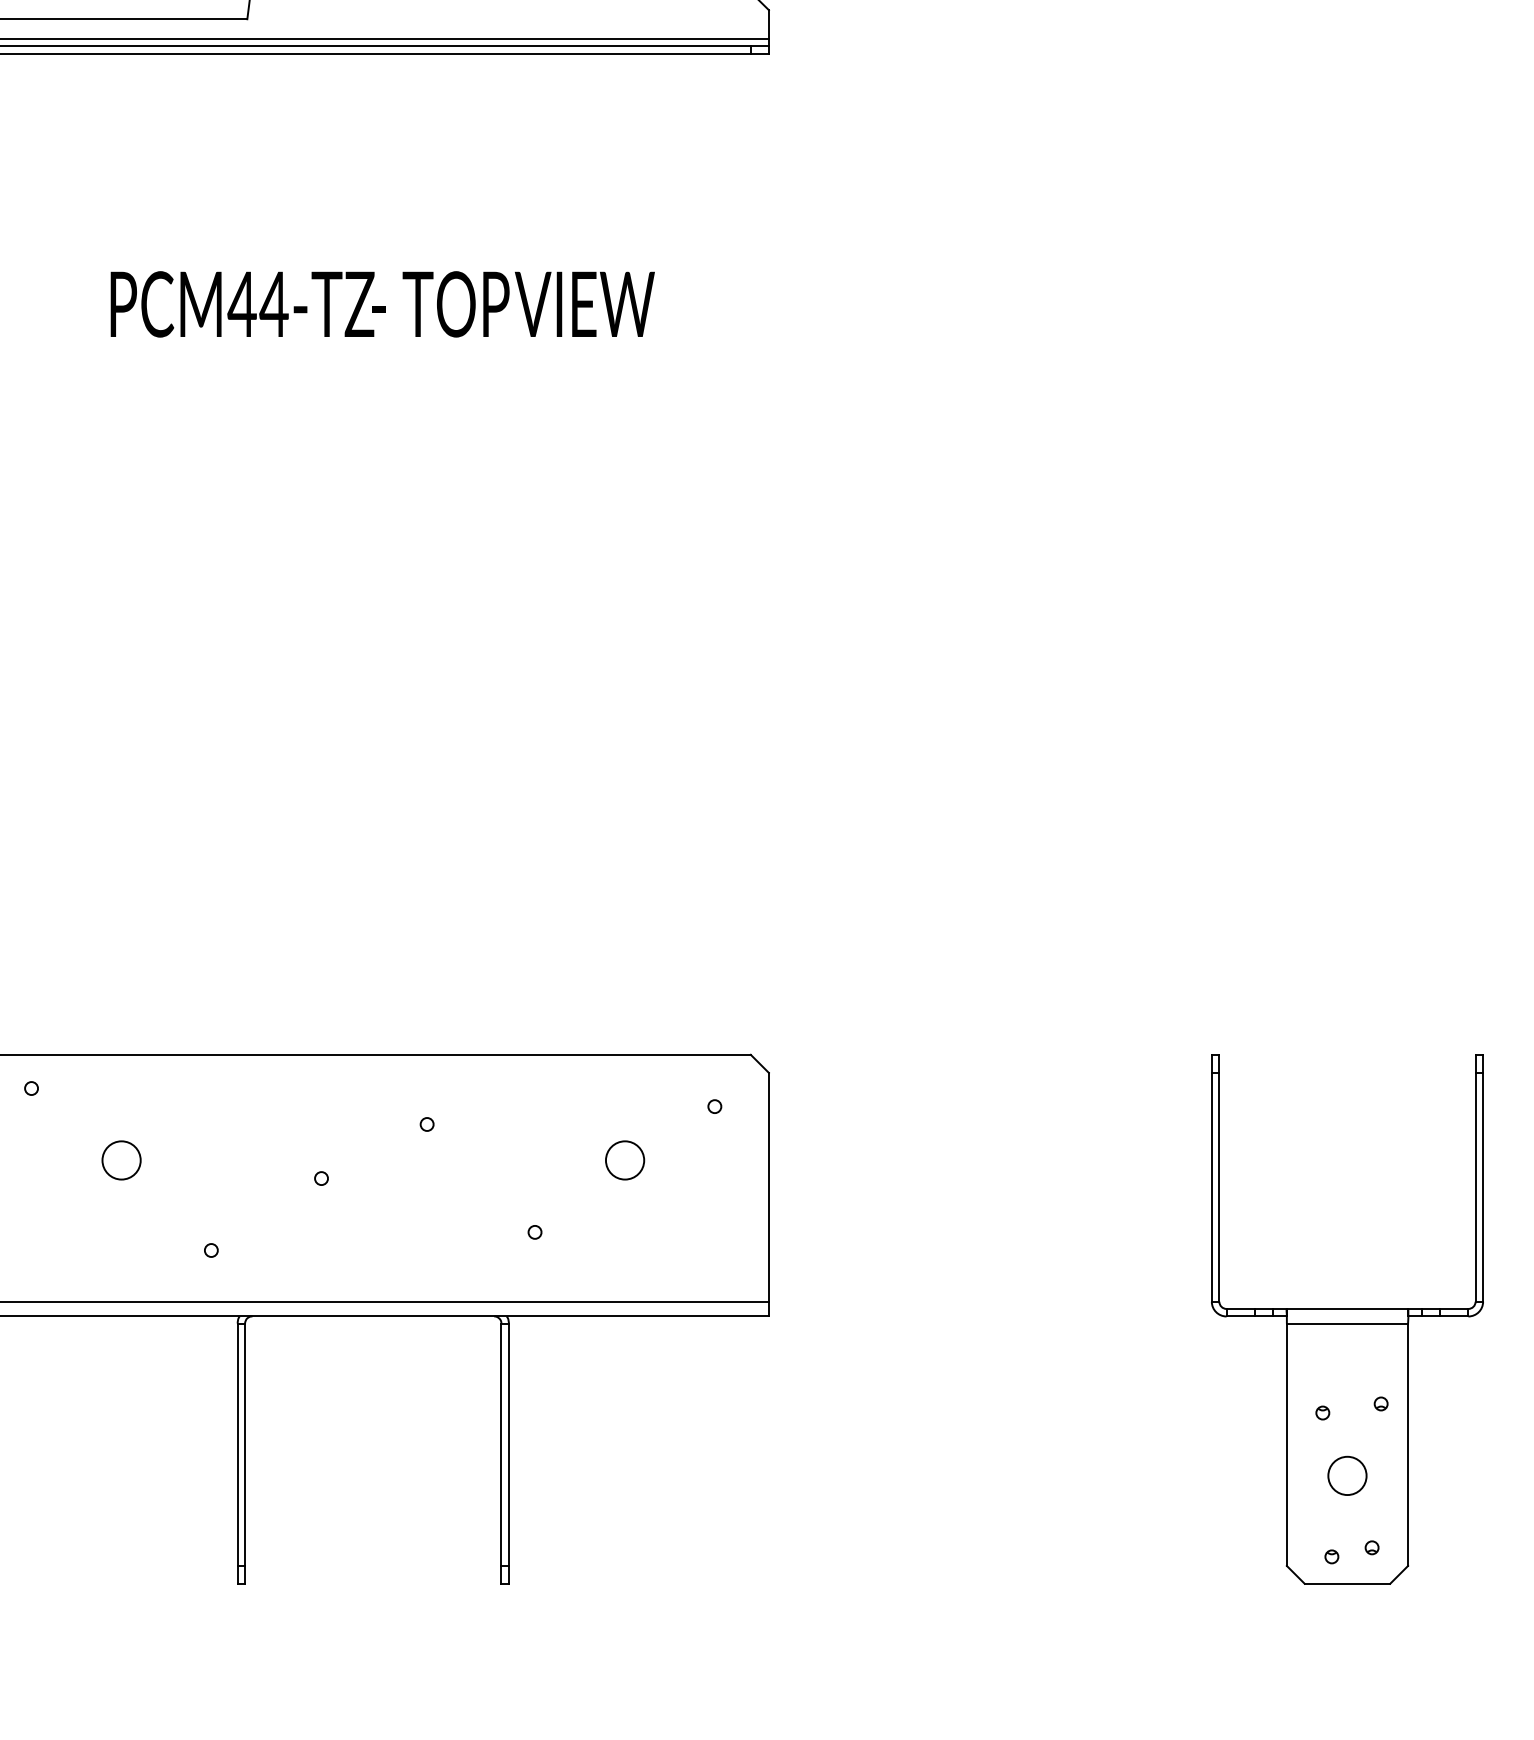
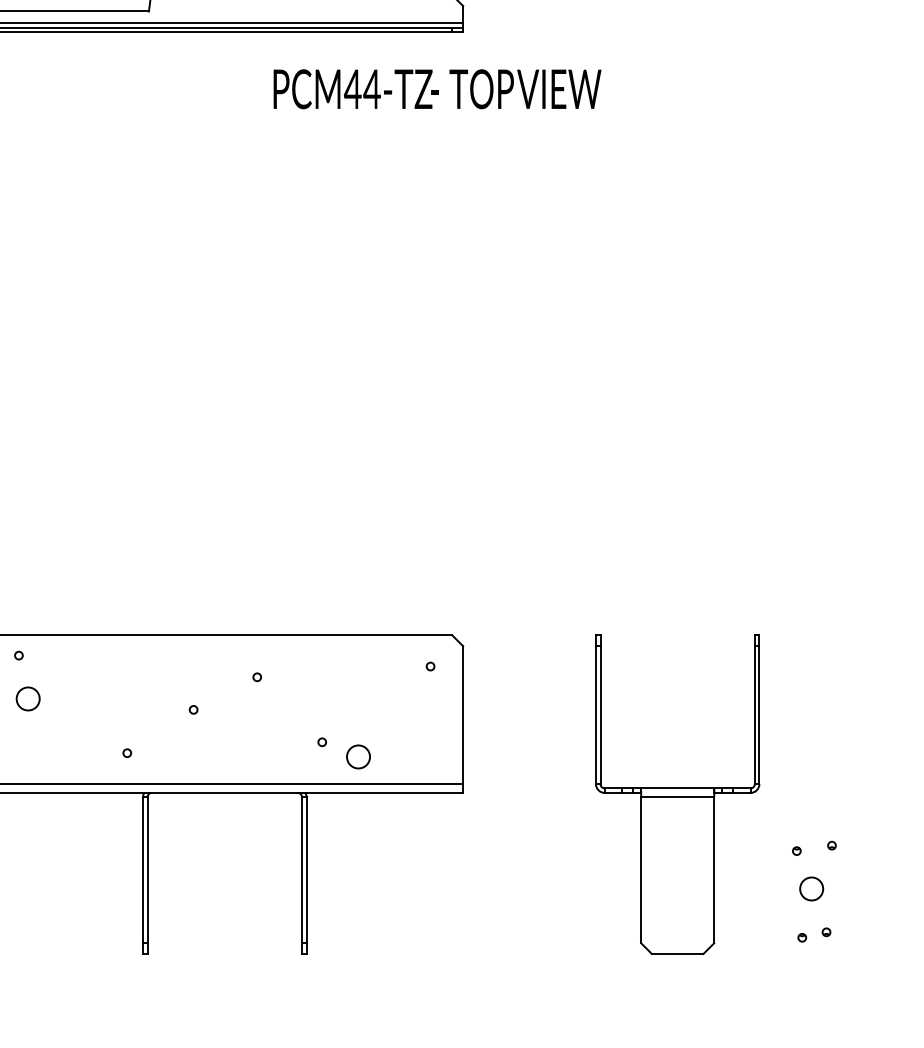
text: (382, 304) -> (437, 89), moved
circle: (120, 1159) -> (27, 698), moved
circle: (625, 1159) -> (358, 756), moved
part: (1347, 1319) -> (677, 794), moved

